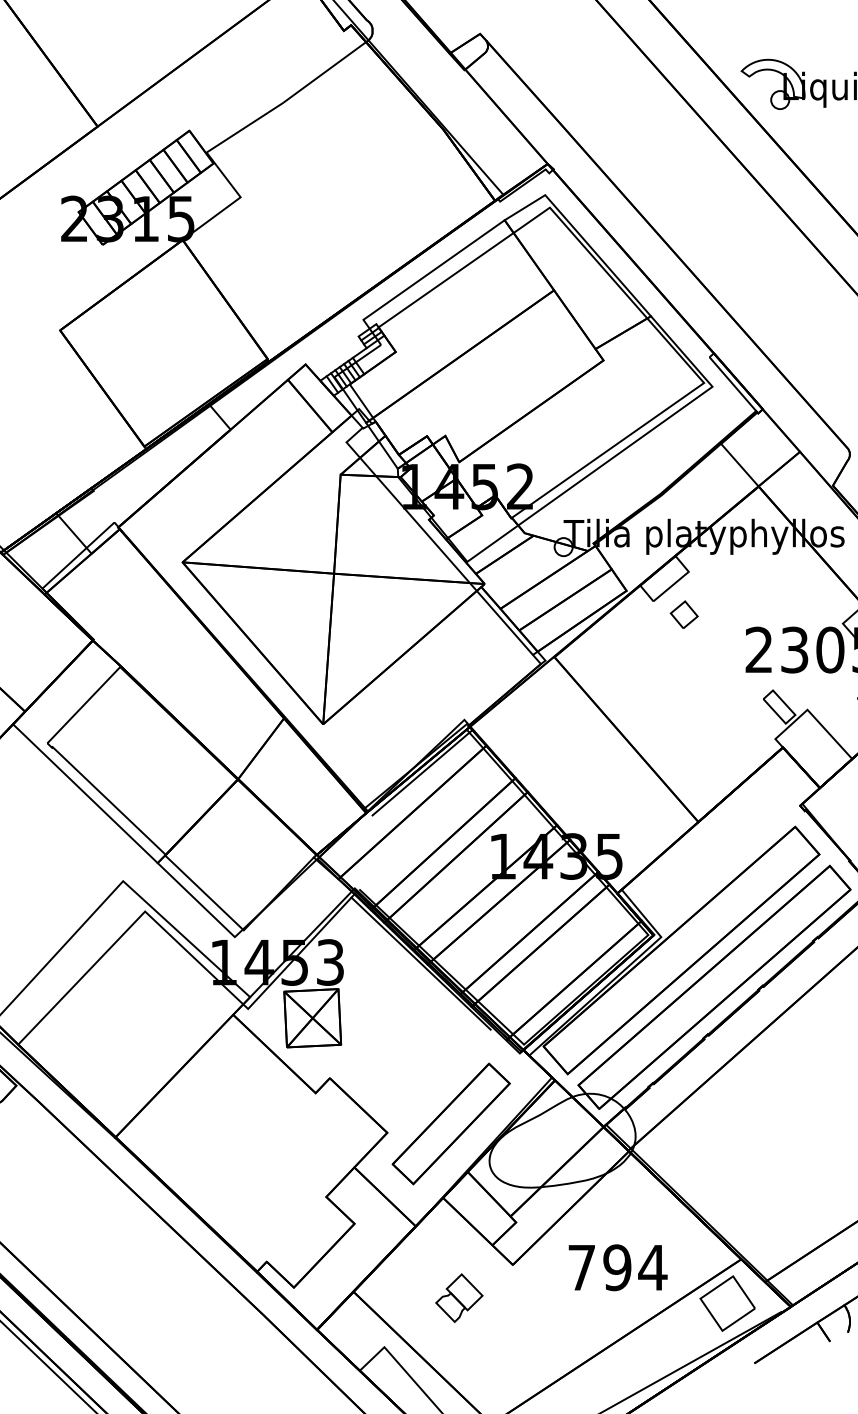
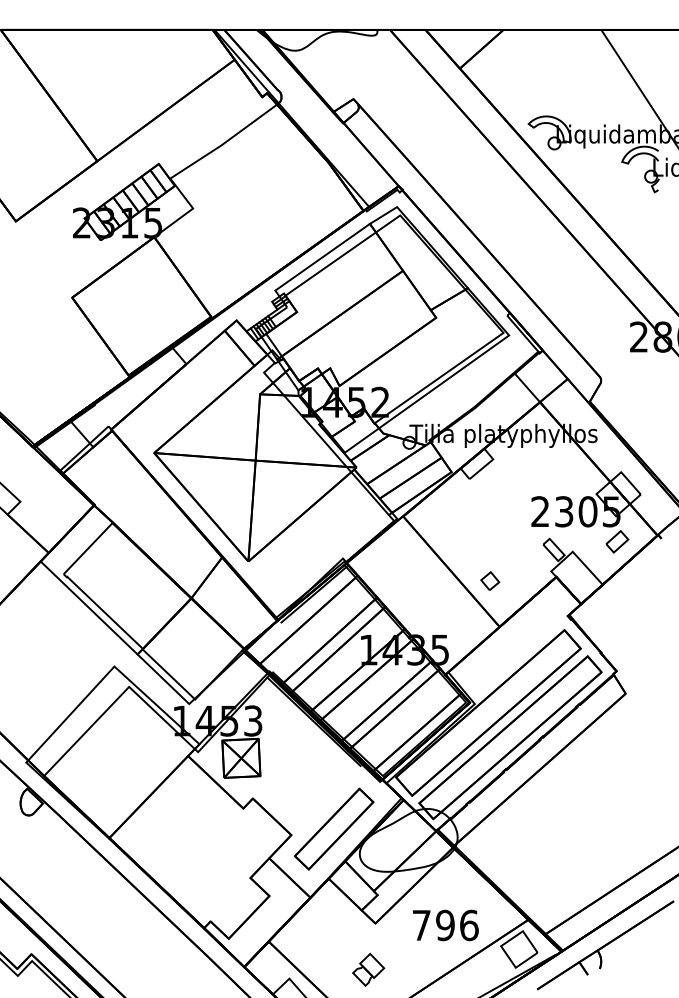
part: (684, 613) -> (490, 580), moved
text: (653, 1267) -> (469, 925), 794 -> 796
part: (459, 1297) -> (368, 969), moved

